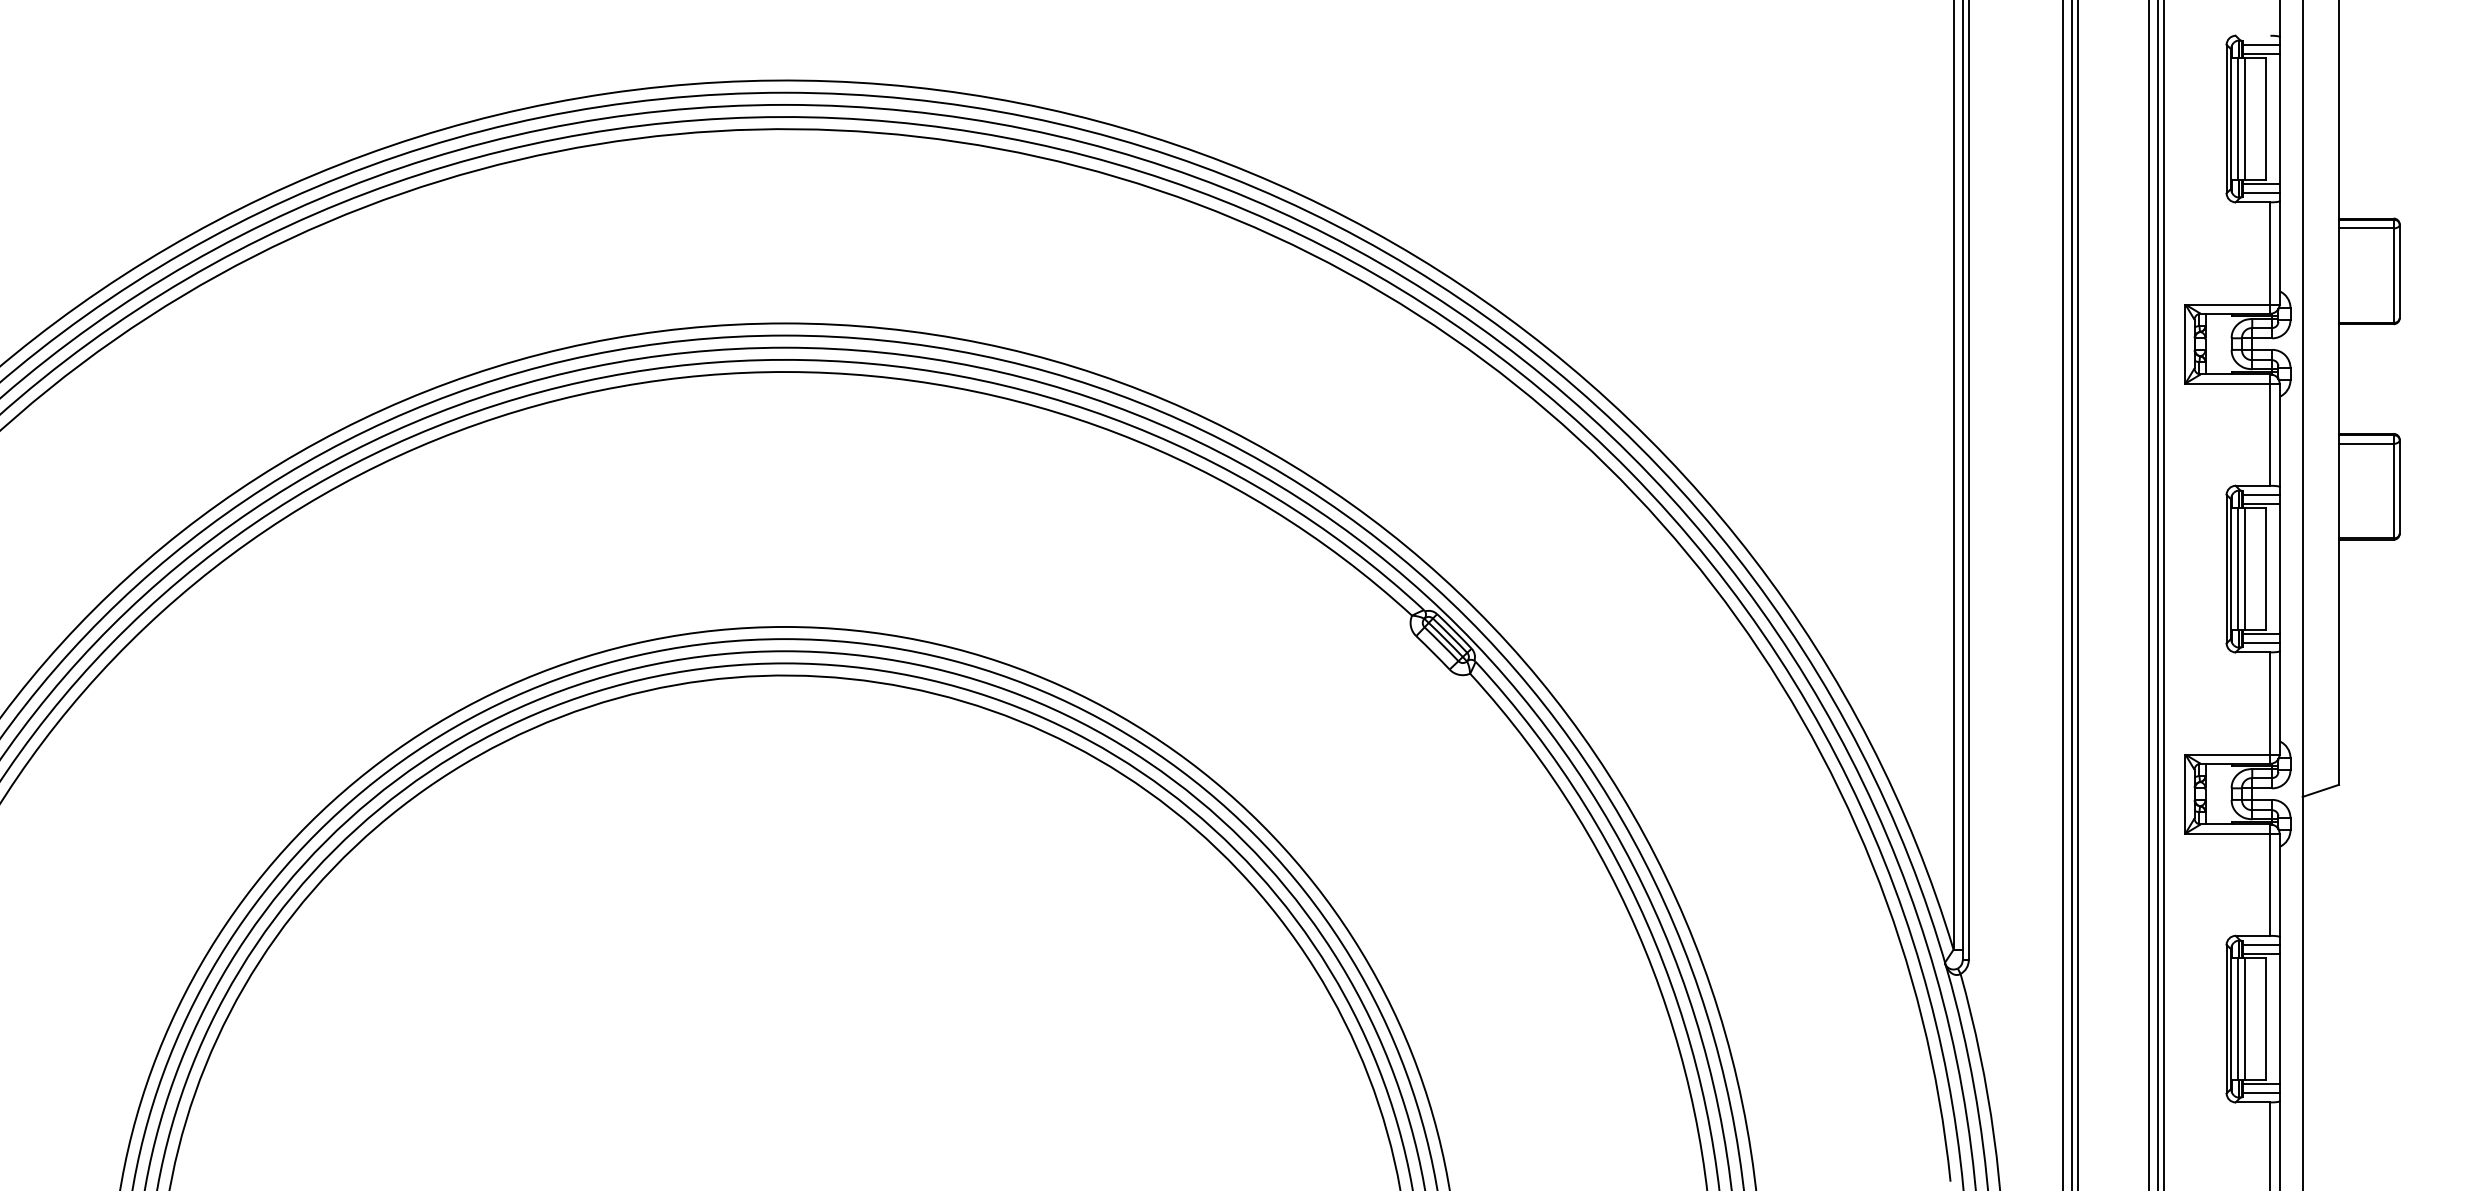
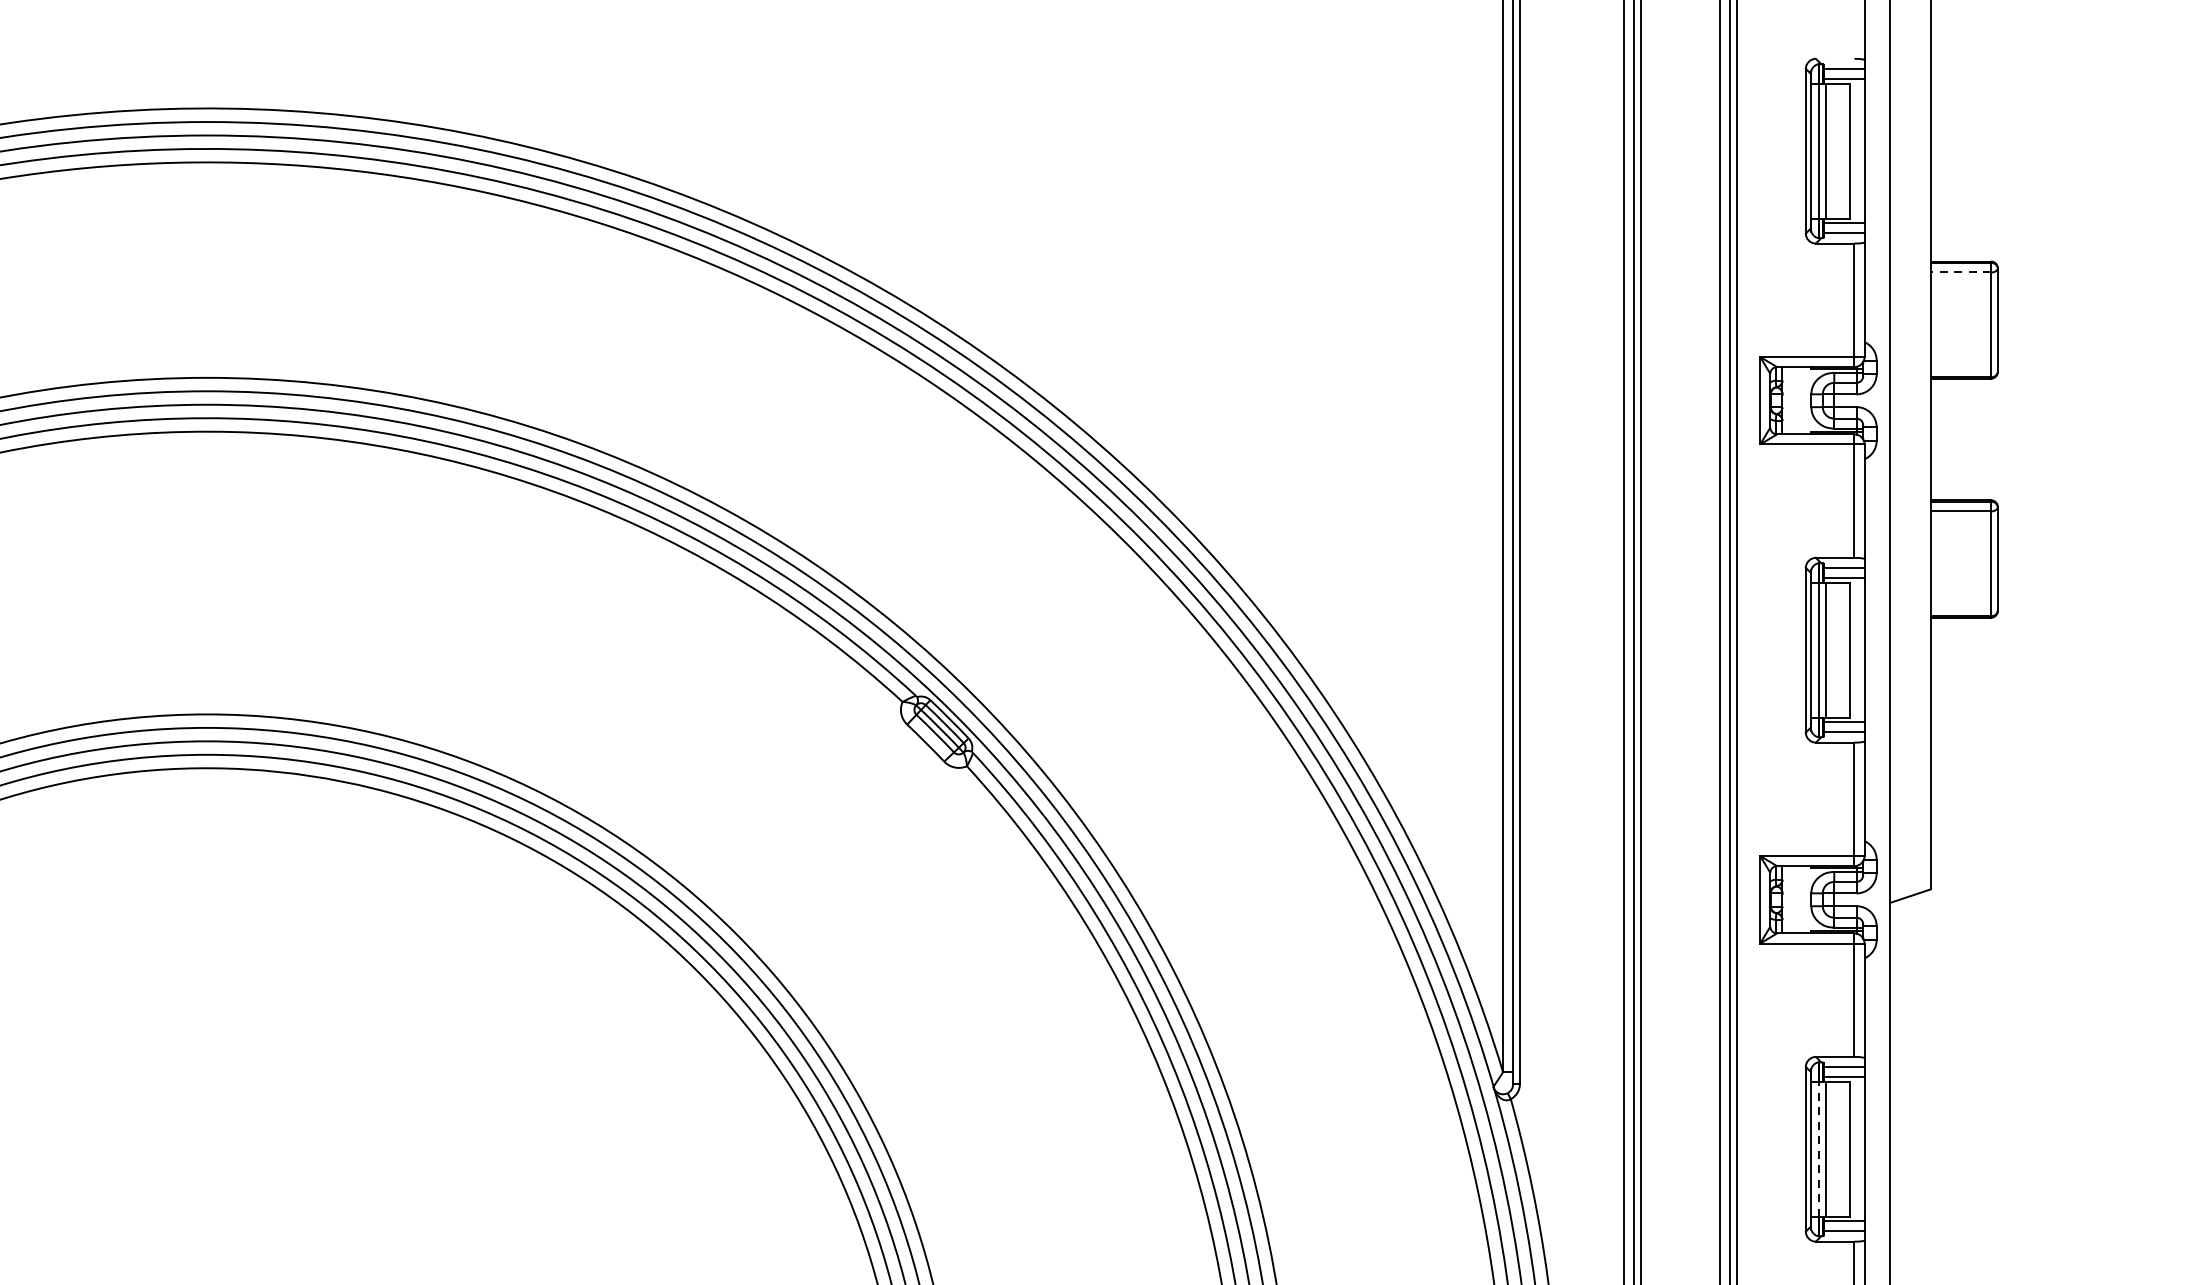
line: (2365, 228) -> (1959, 272), solid -> dashed
line: (2238, 1019) -> (1819, 1149), solid -> dashed

